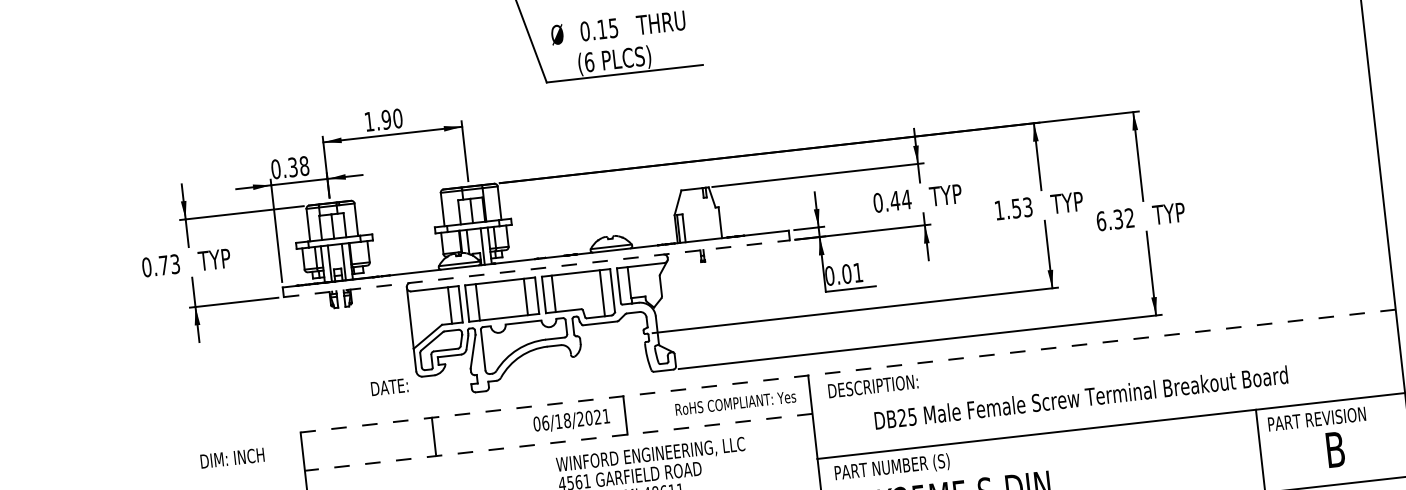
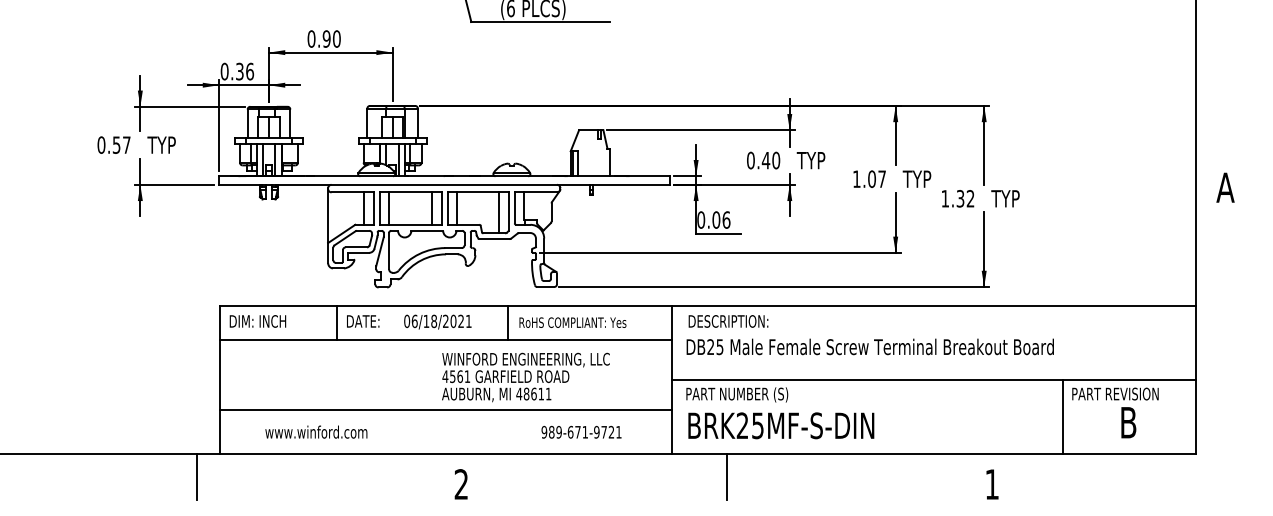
text: (369, 121) -> (311, 38), 1.90 -> 0.90
text: (304, 165) -> (250, 71), 0.38 -> 0.36
text: (906, 199) -> (776, 160), 0.44 -> 0.40
text: (1021, 208) -> (876, 179), 1.53 -> 1.07
text: (1101, 220) -> (945, 198), 6.32 -> 1.32
text: (169, 264) -> (121, 144), 0.73 -> 0.57
line: (537, 268) -> (444, 184), dashed -> solid
text: (858, 272) -> (726, 219), 0.01 -> 0.06
line: (847, 371) -> (707, 305), dashed -> solid
text: (390, 387) -> (363, 321), moved
text: (1080, 397) -> (869, 346), moved
text: (735, 403) -> (572, 322), moved
text: (571, 420) -> (437, 321), moved
line: (558, 442) -> (446, 339), dashed -> solid
text: (232, 458) -> (257, 321), moved

